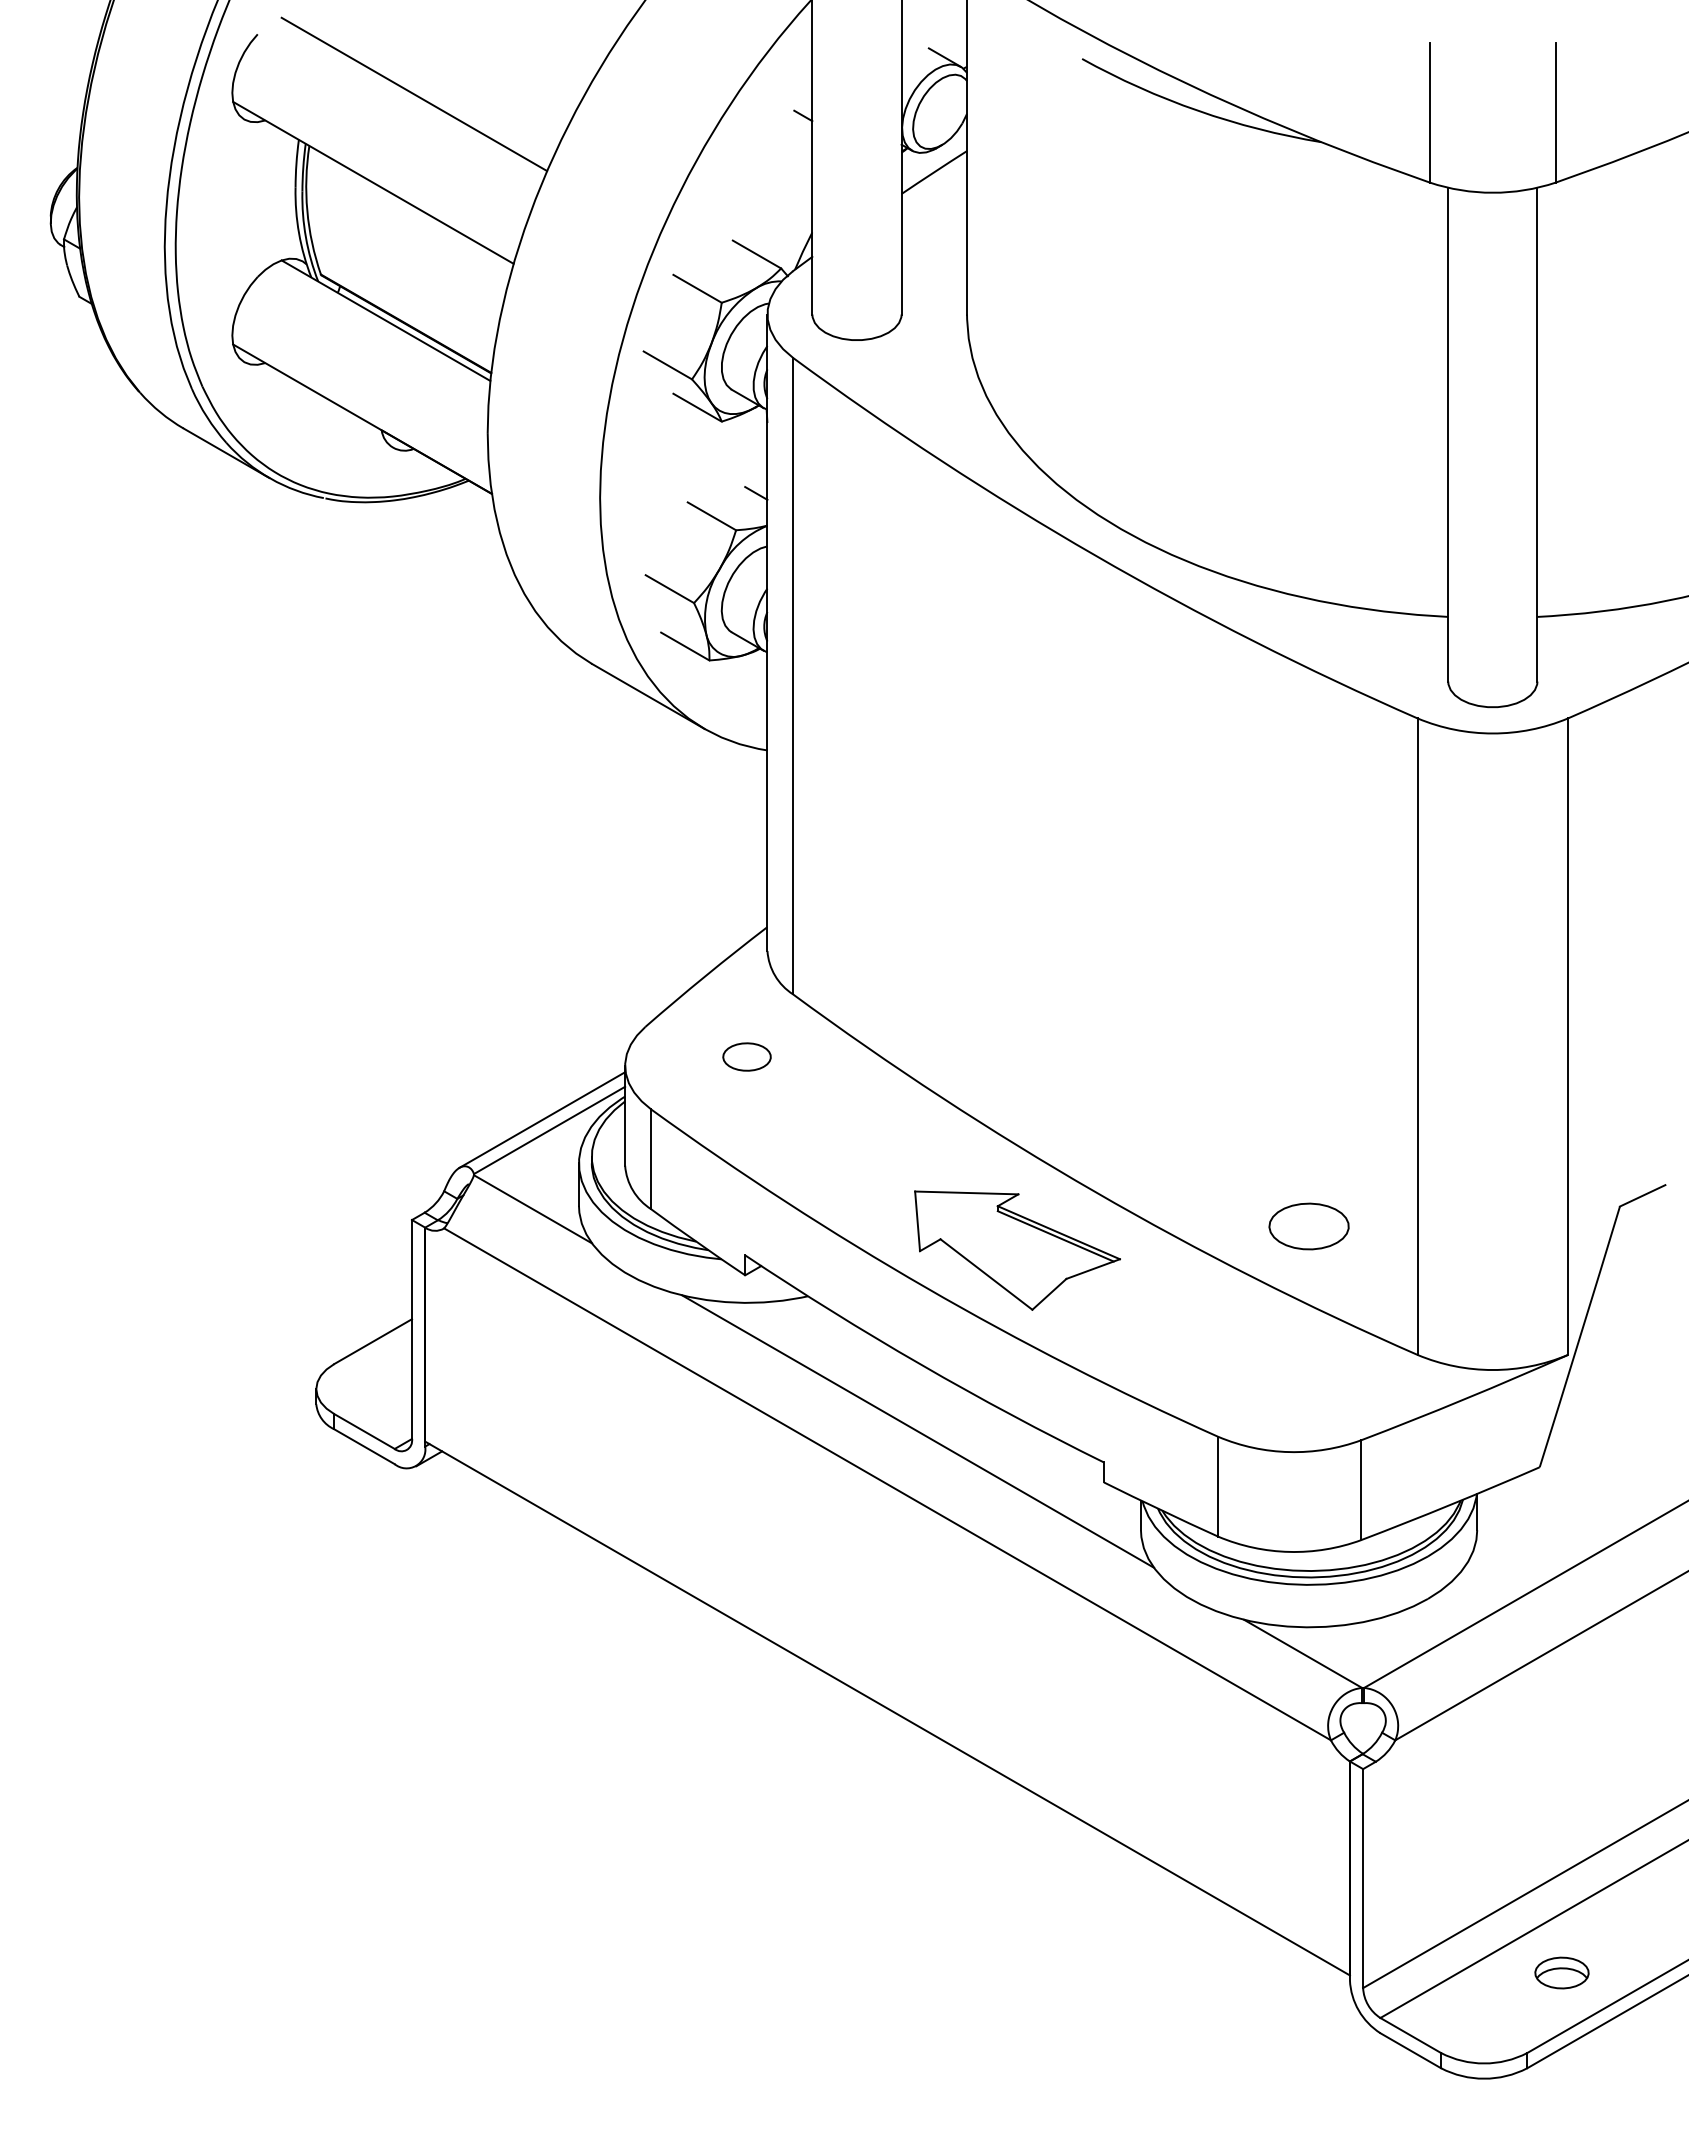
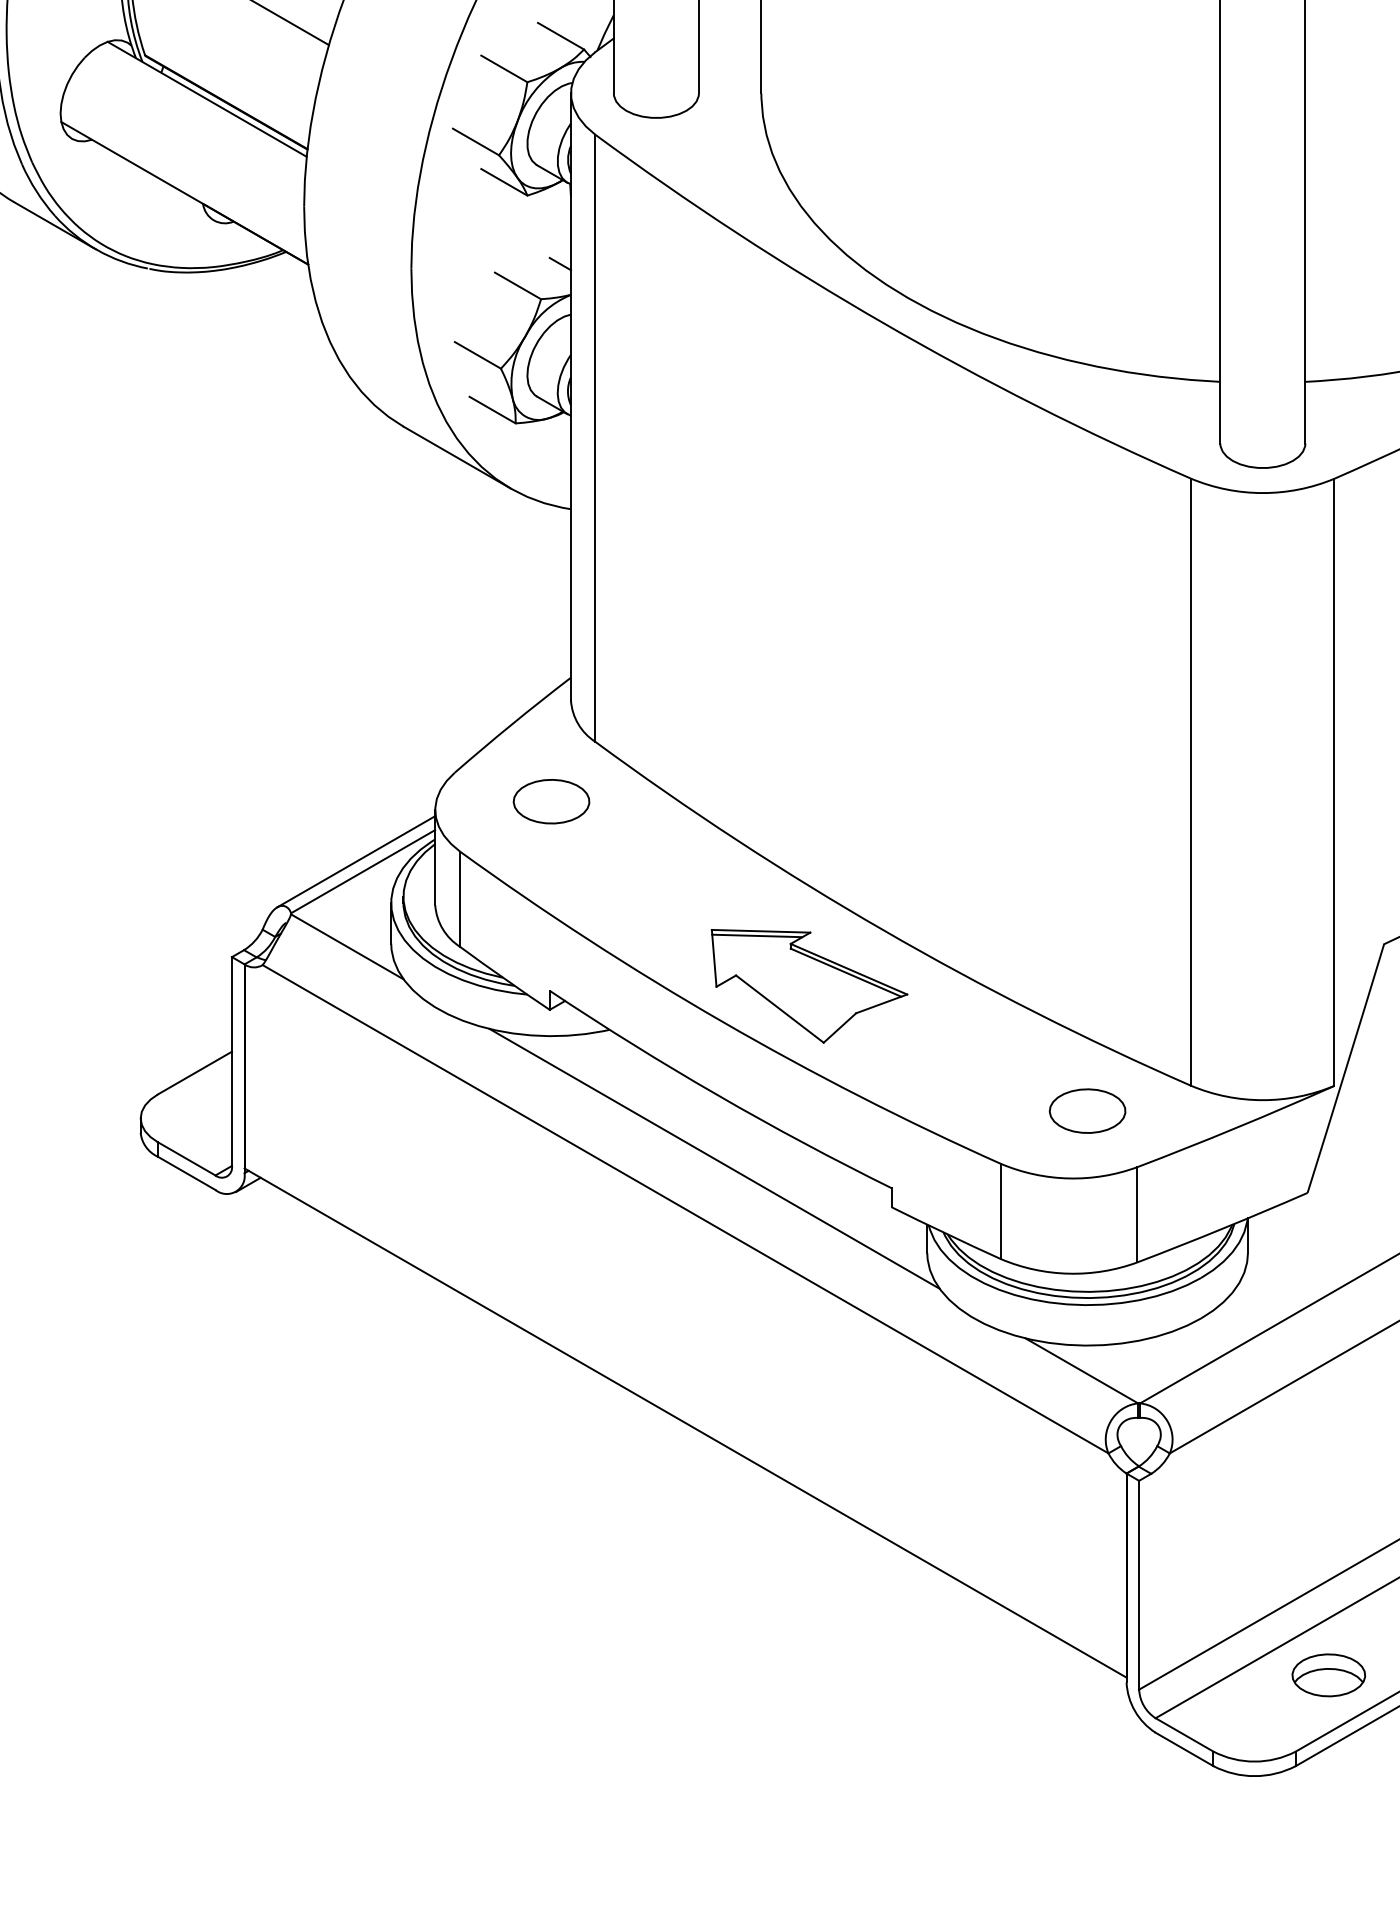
part: (746, 1056) -> (551, 801), size x1.67
line: (962, 1197) -> (757, 935), added
part: (1308, 1226) -> (1087, 1111), moved
part: (1561, 1972) -> (1328, 1674), size x1.43

